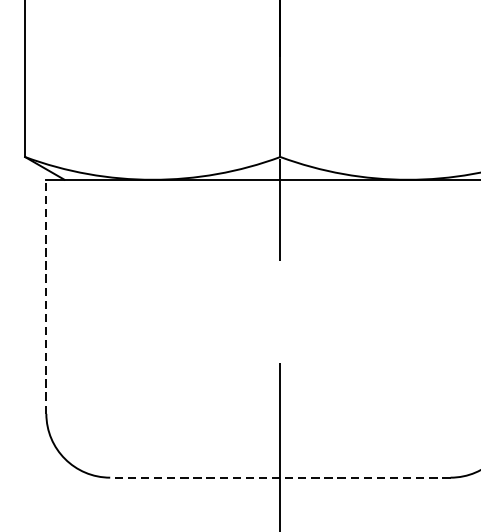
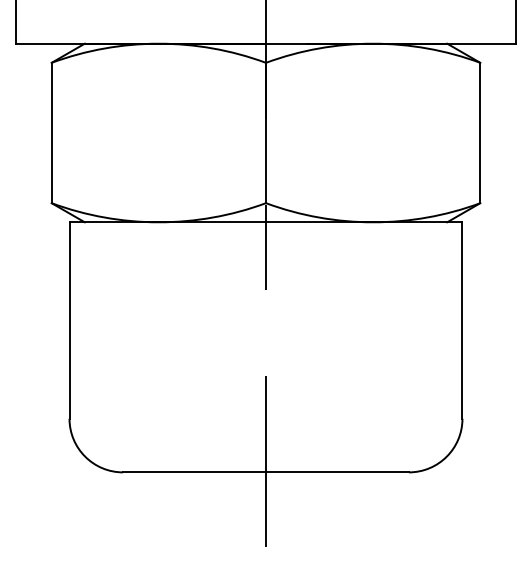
line: (46, 296) -> (69, 320), dashed -> solid
line: (280, 477) -> (266, 472), dashed -> solid

